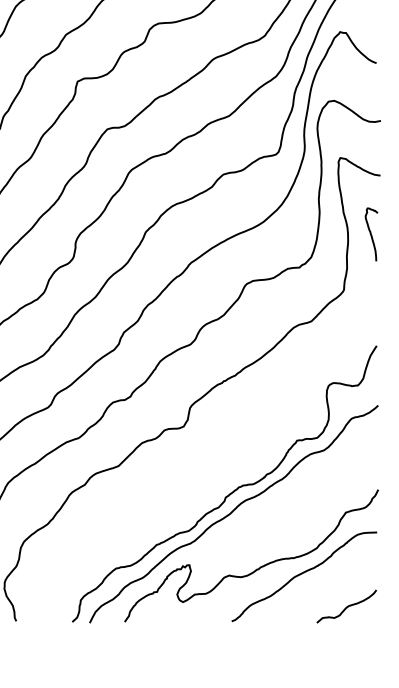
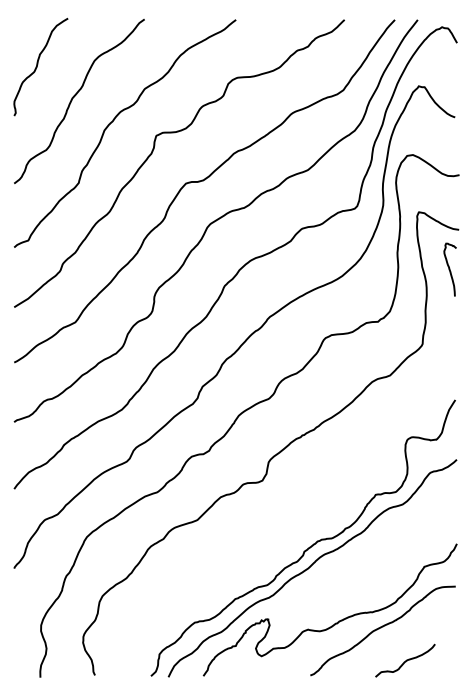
curve: (370, 234) -> (449, 269), moved
curve: (346, 606) -> (405, 660), moved

